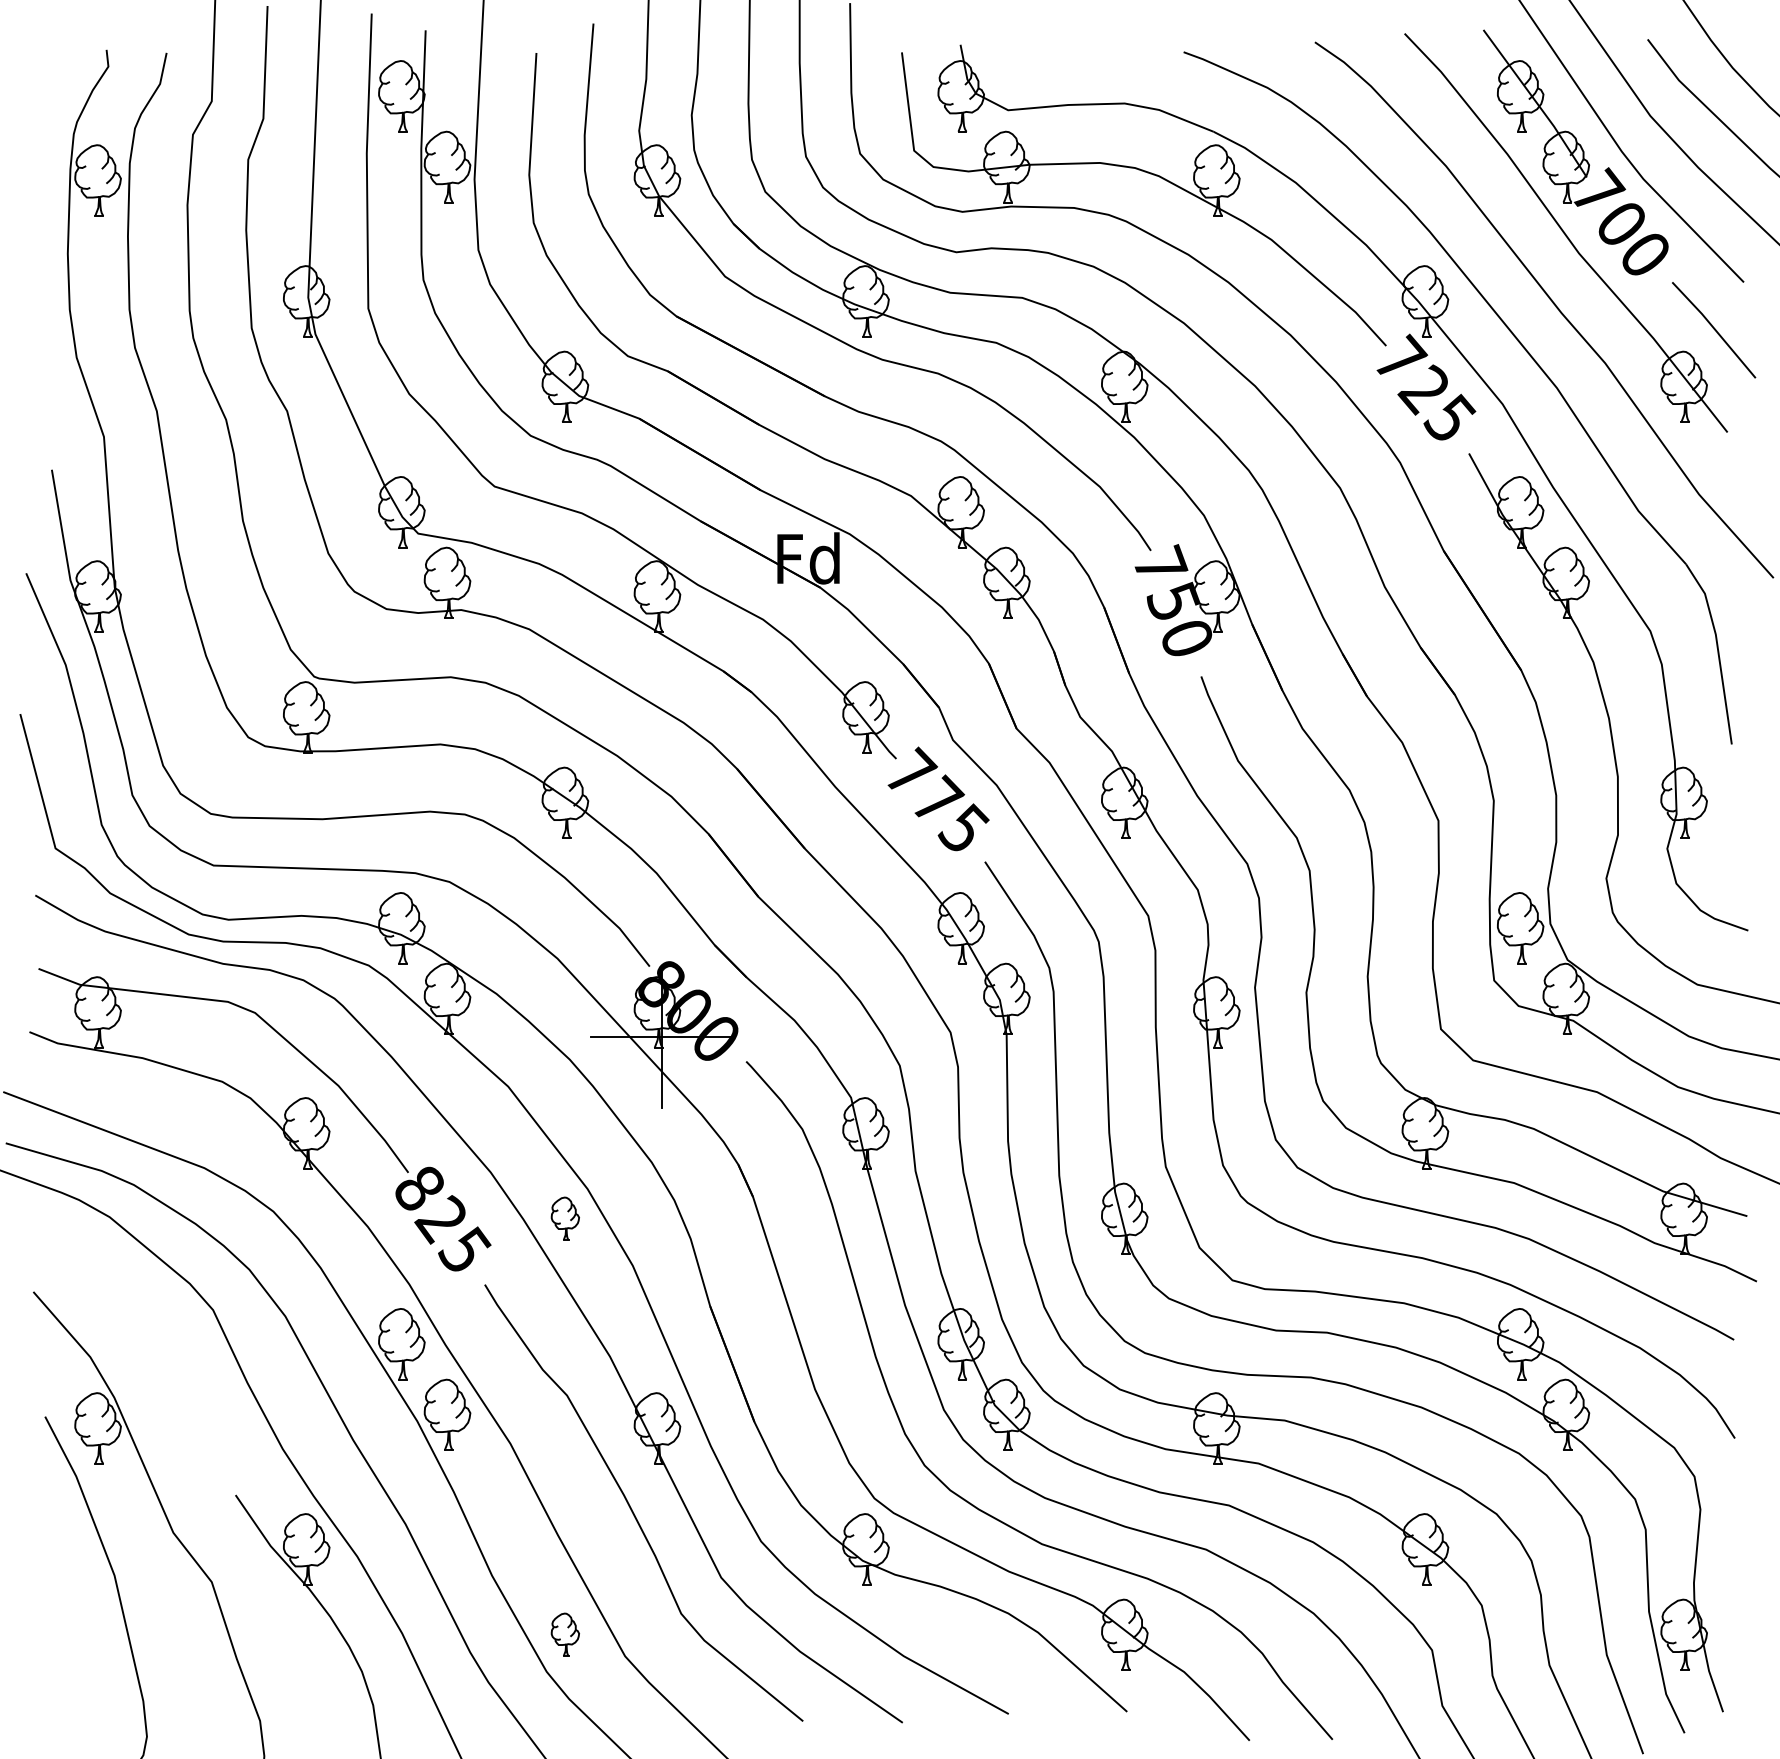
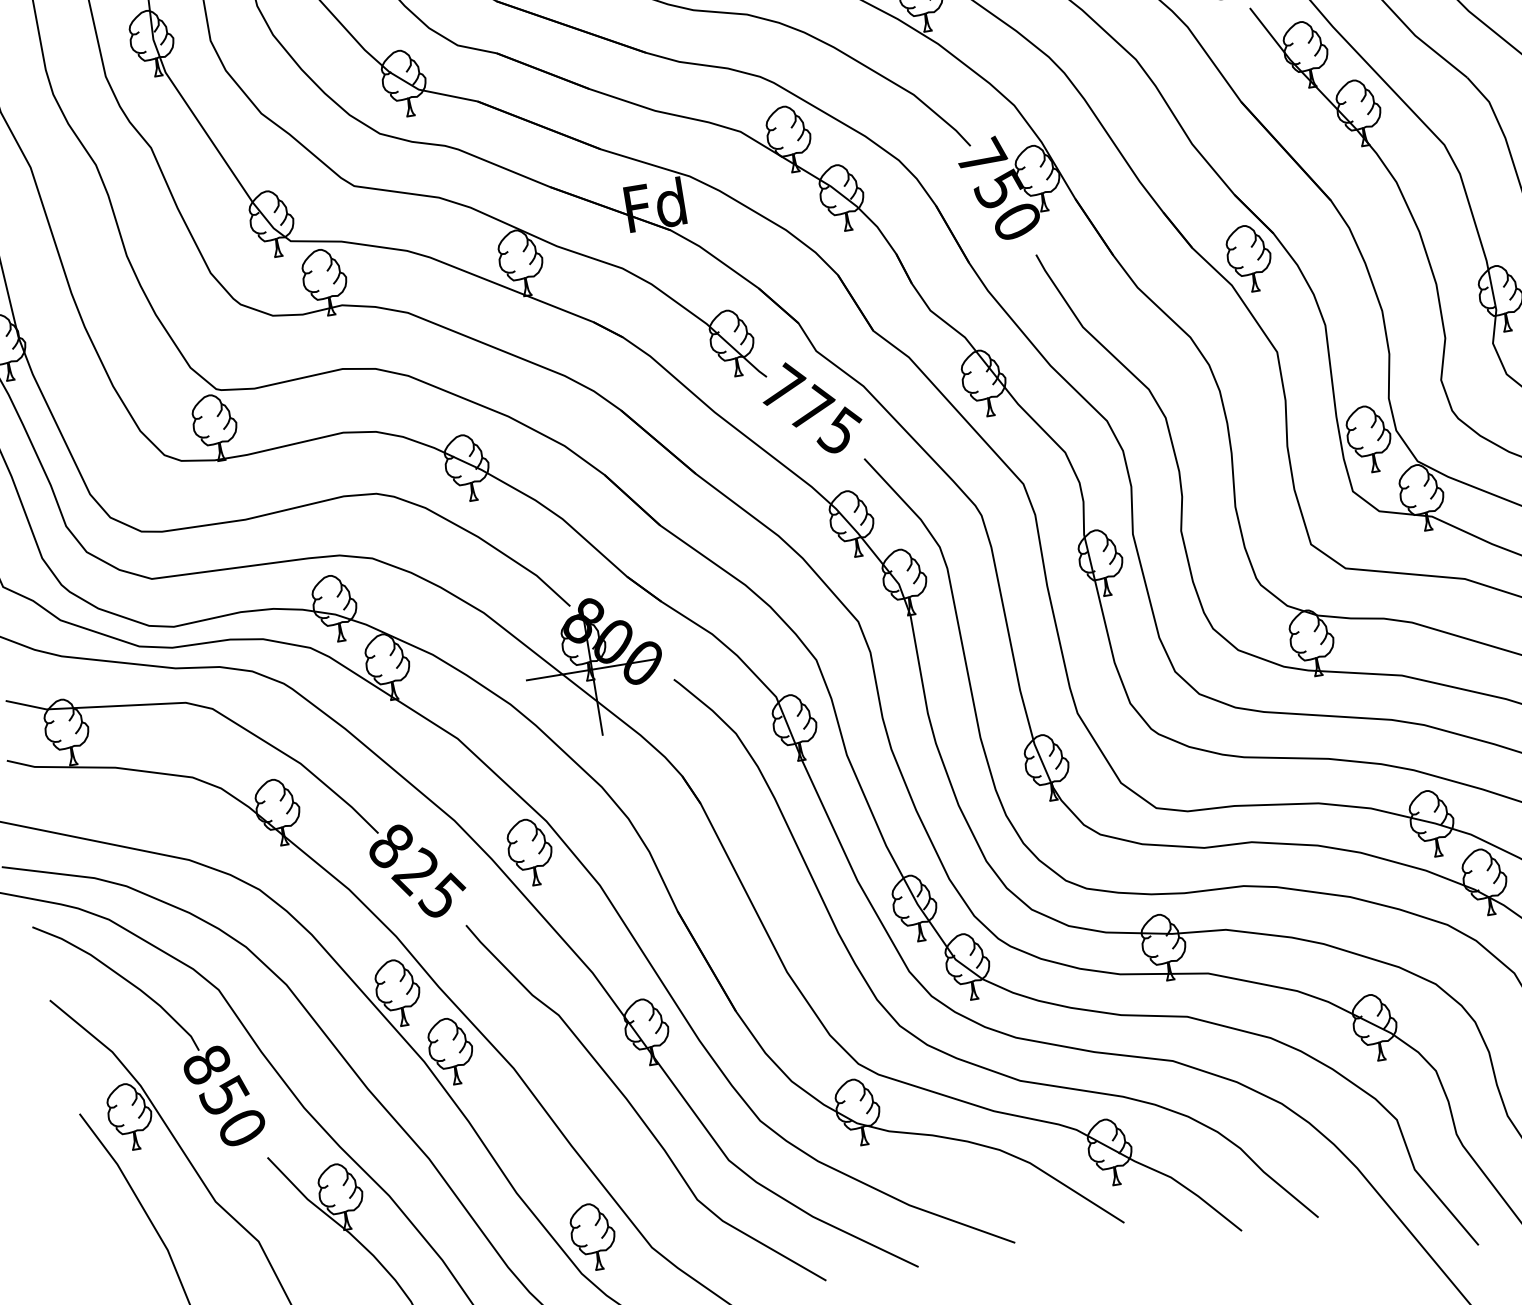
part: (1425, 717) -> (1249, 258), added
part: (565, 1218) -> (530, 851), size x1.67
part: (156, 1329) -> (169, 1016), added
part: (565, 1634) -> (593, 1236), size x1.67

